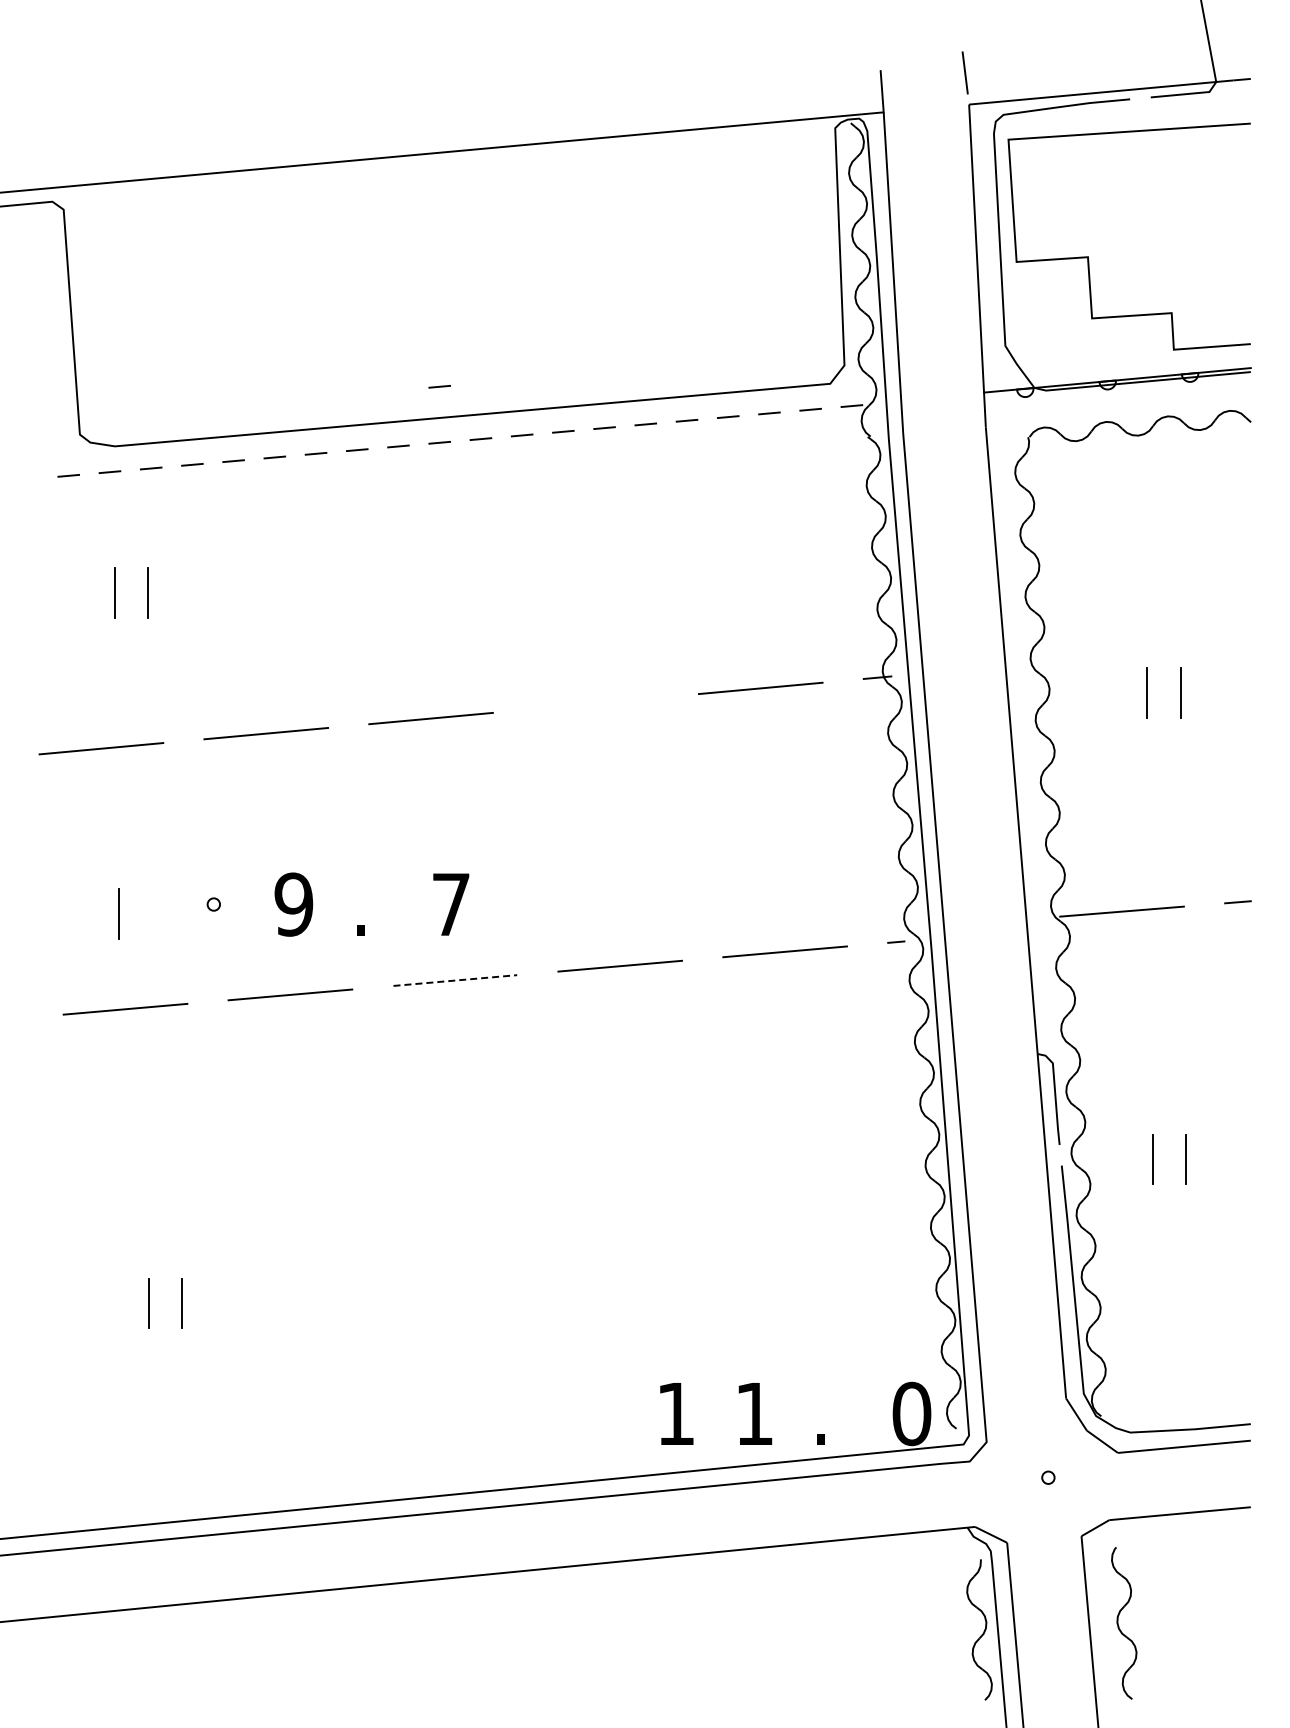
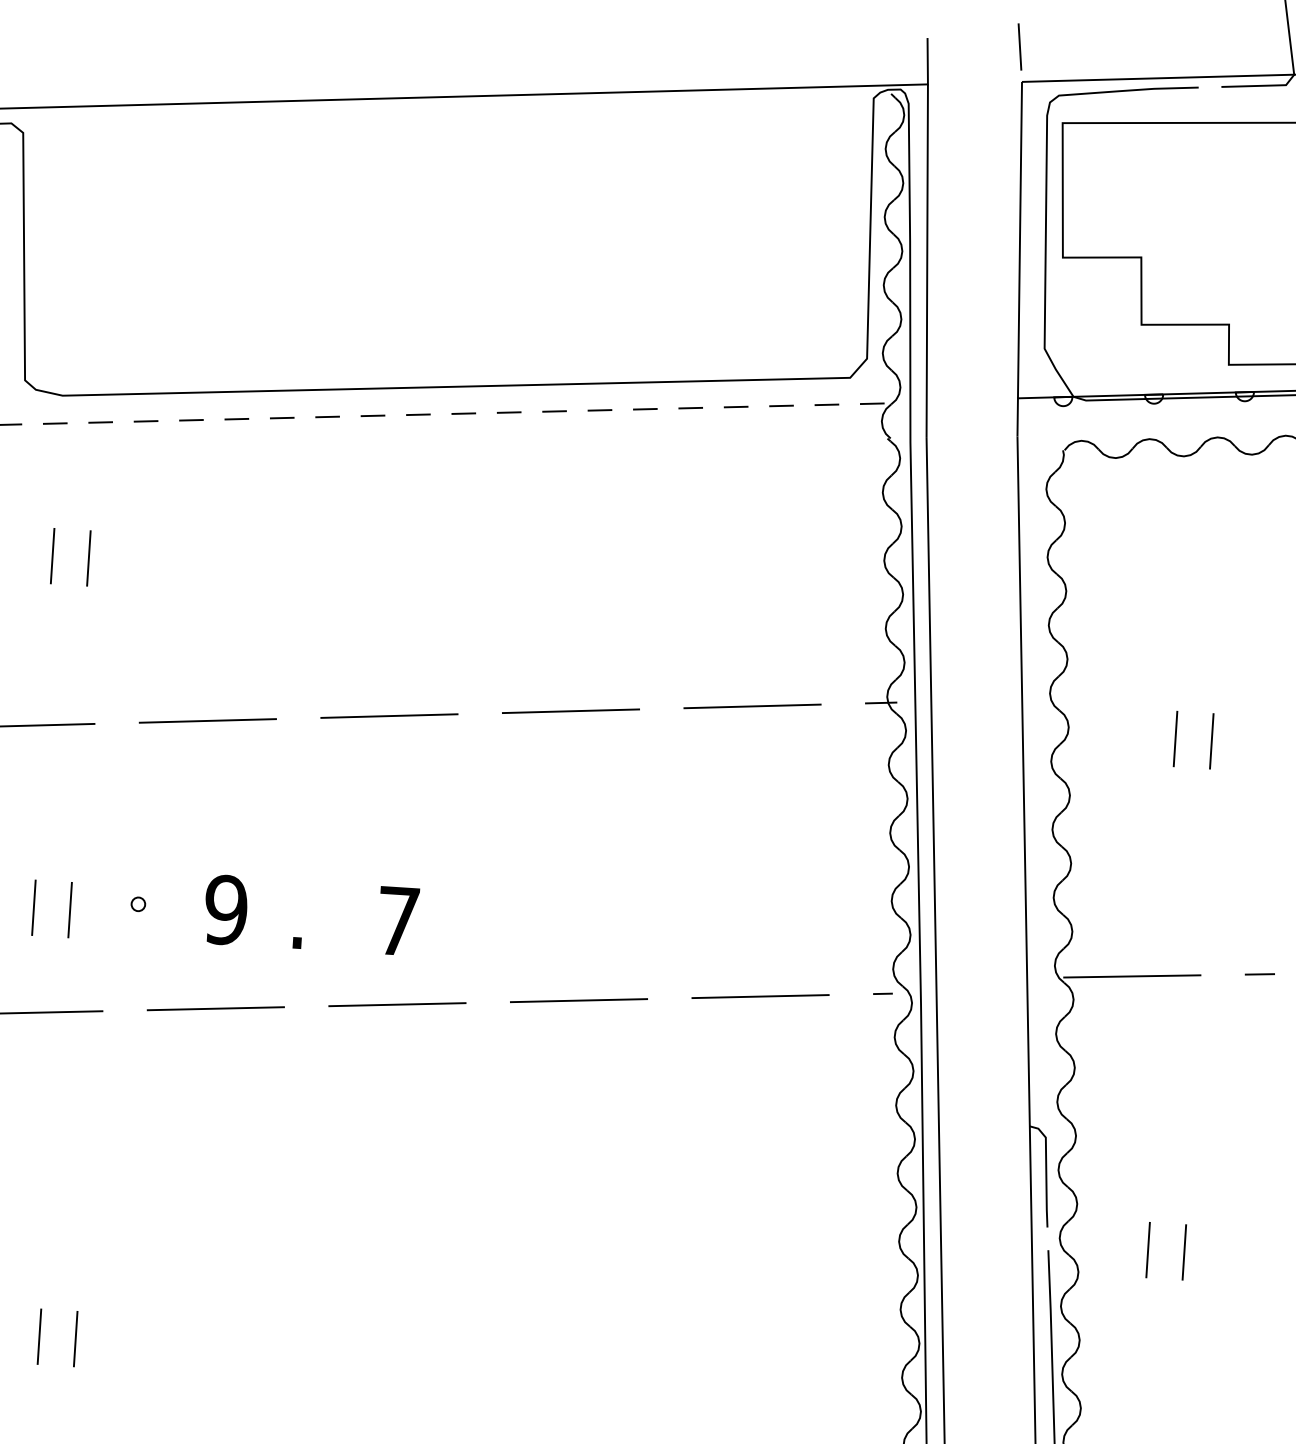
line: (439, 386) -> (422, 353), removed
line: (595, 703) -> (570, 711), added
line: (152, 913) -> (70, 909), added
line: (455, 980) -> (397, 1004), dashed -> solid

